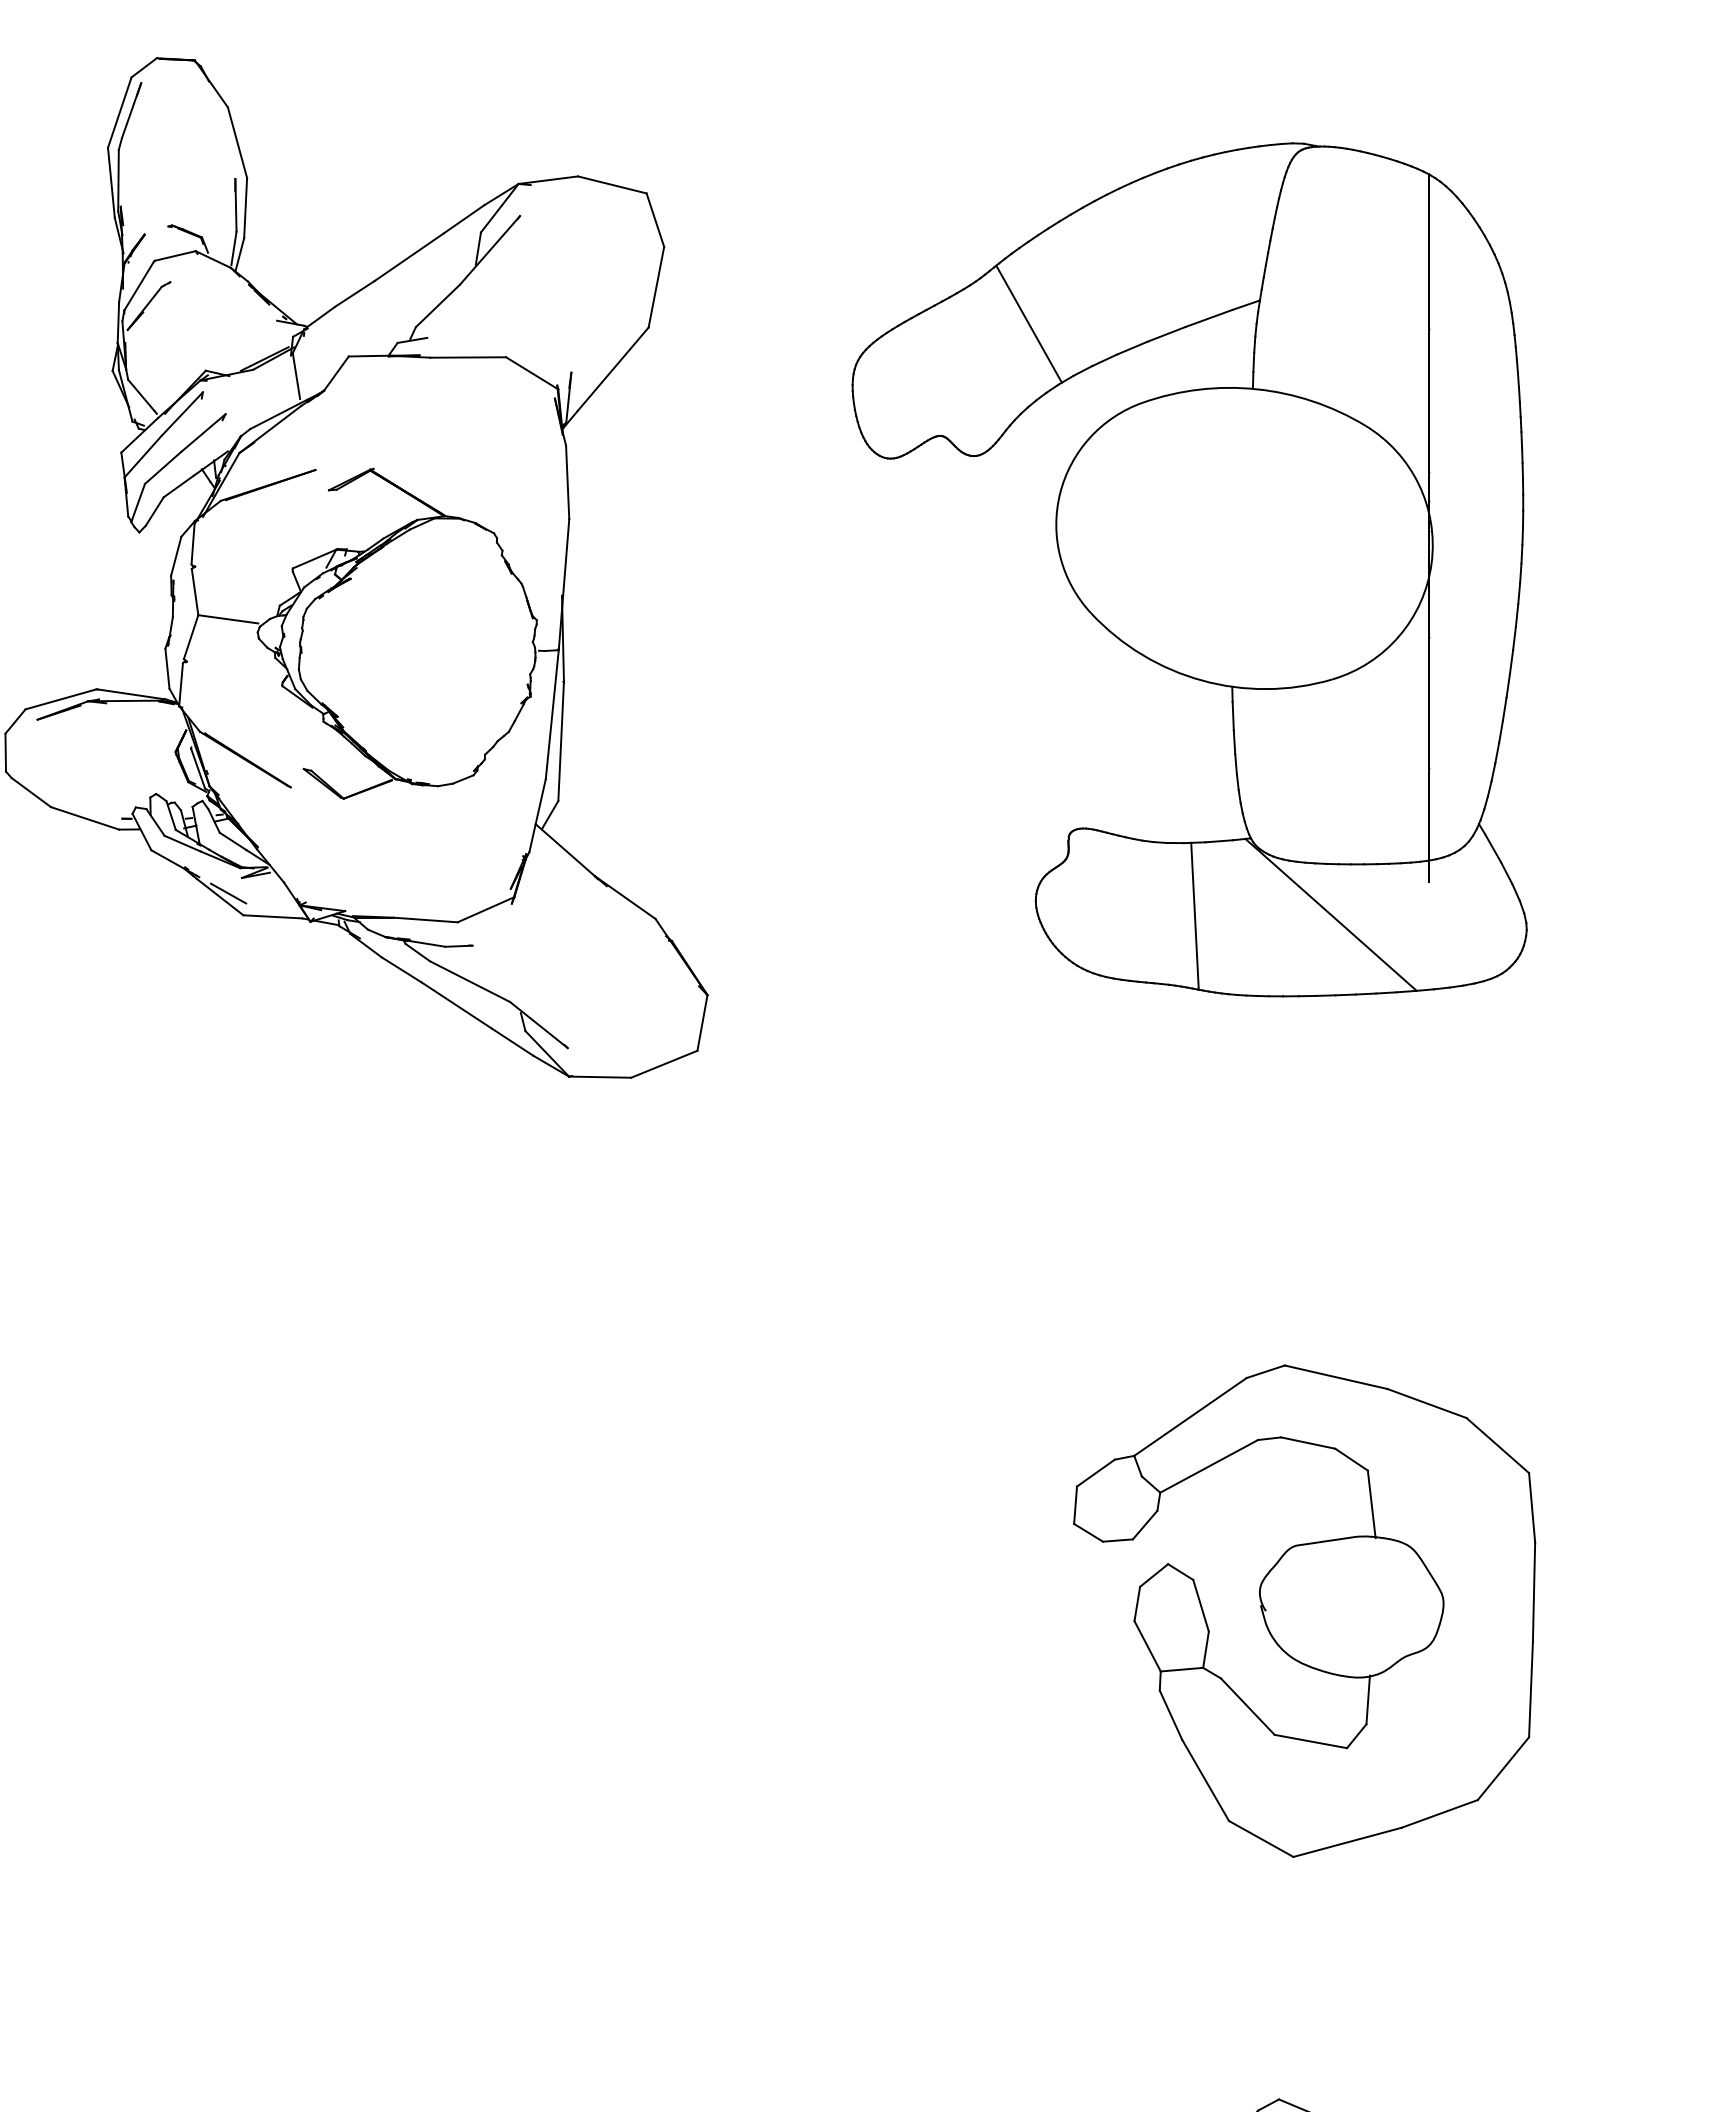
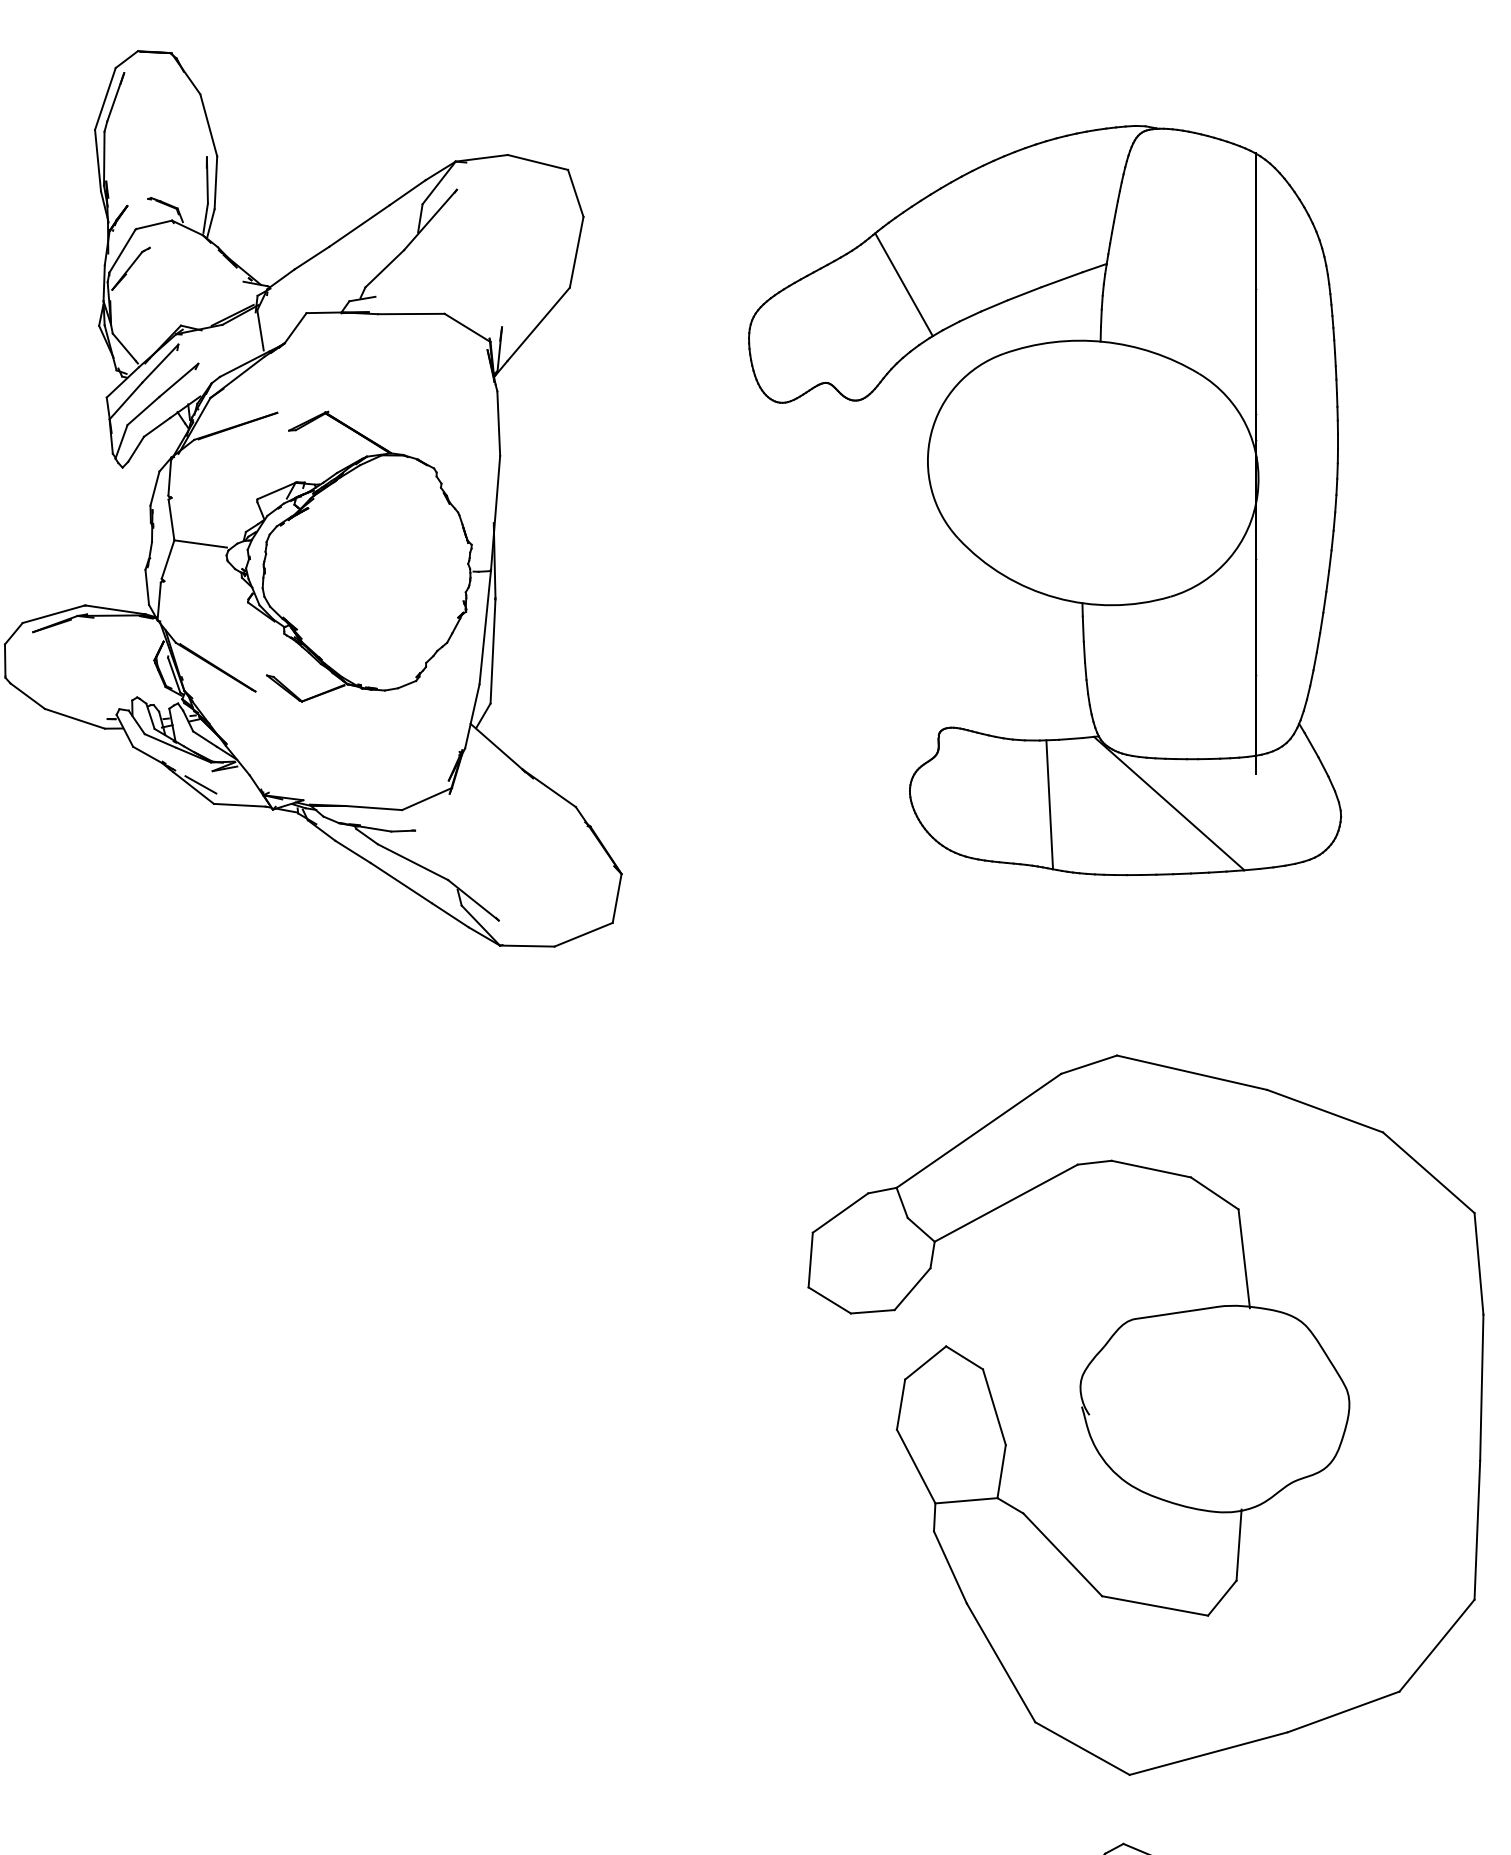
part: (1304, 1610) -> (1145, 1414), size x1.67

